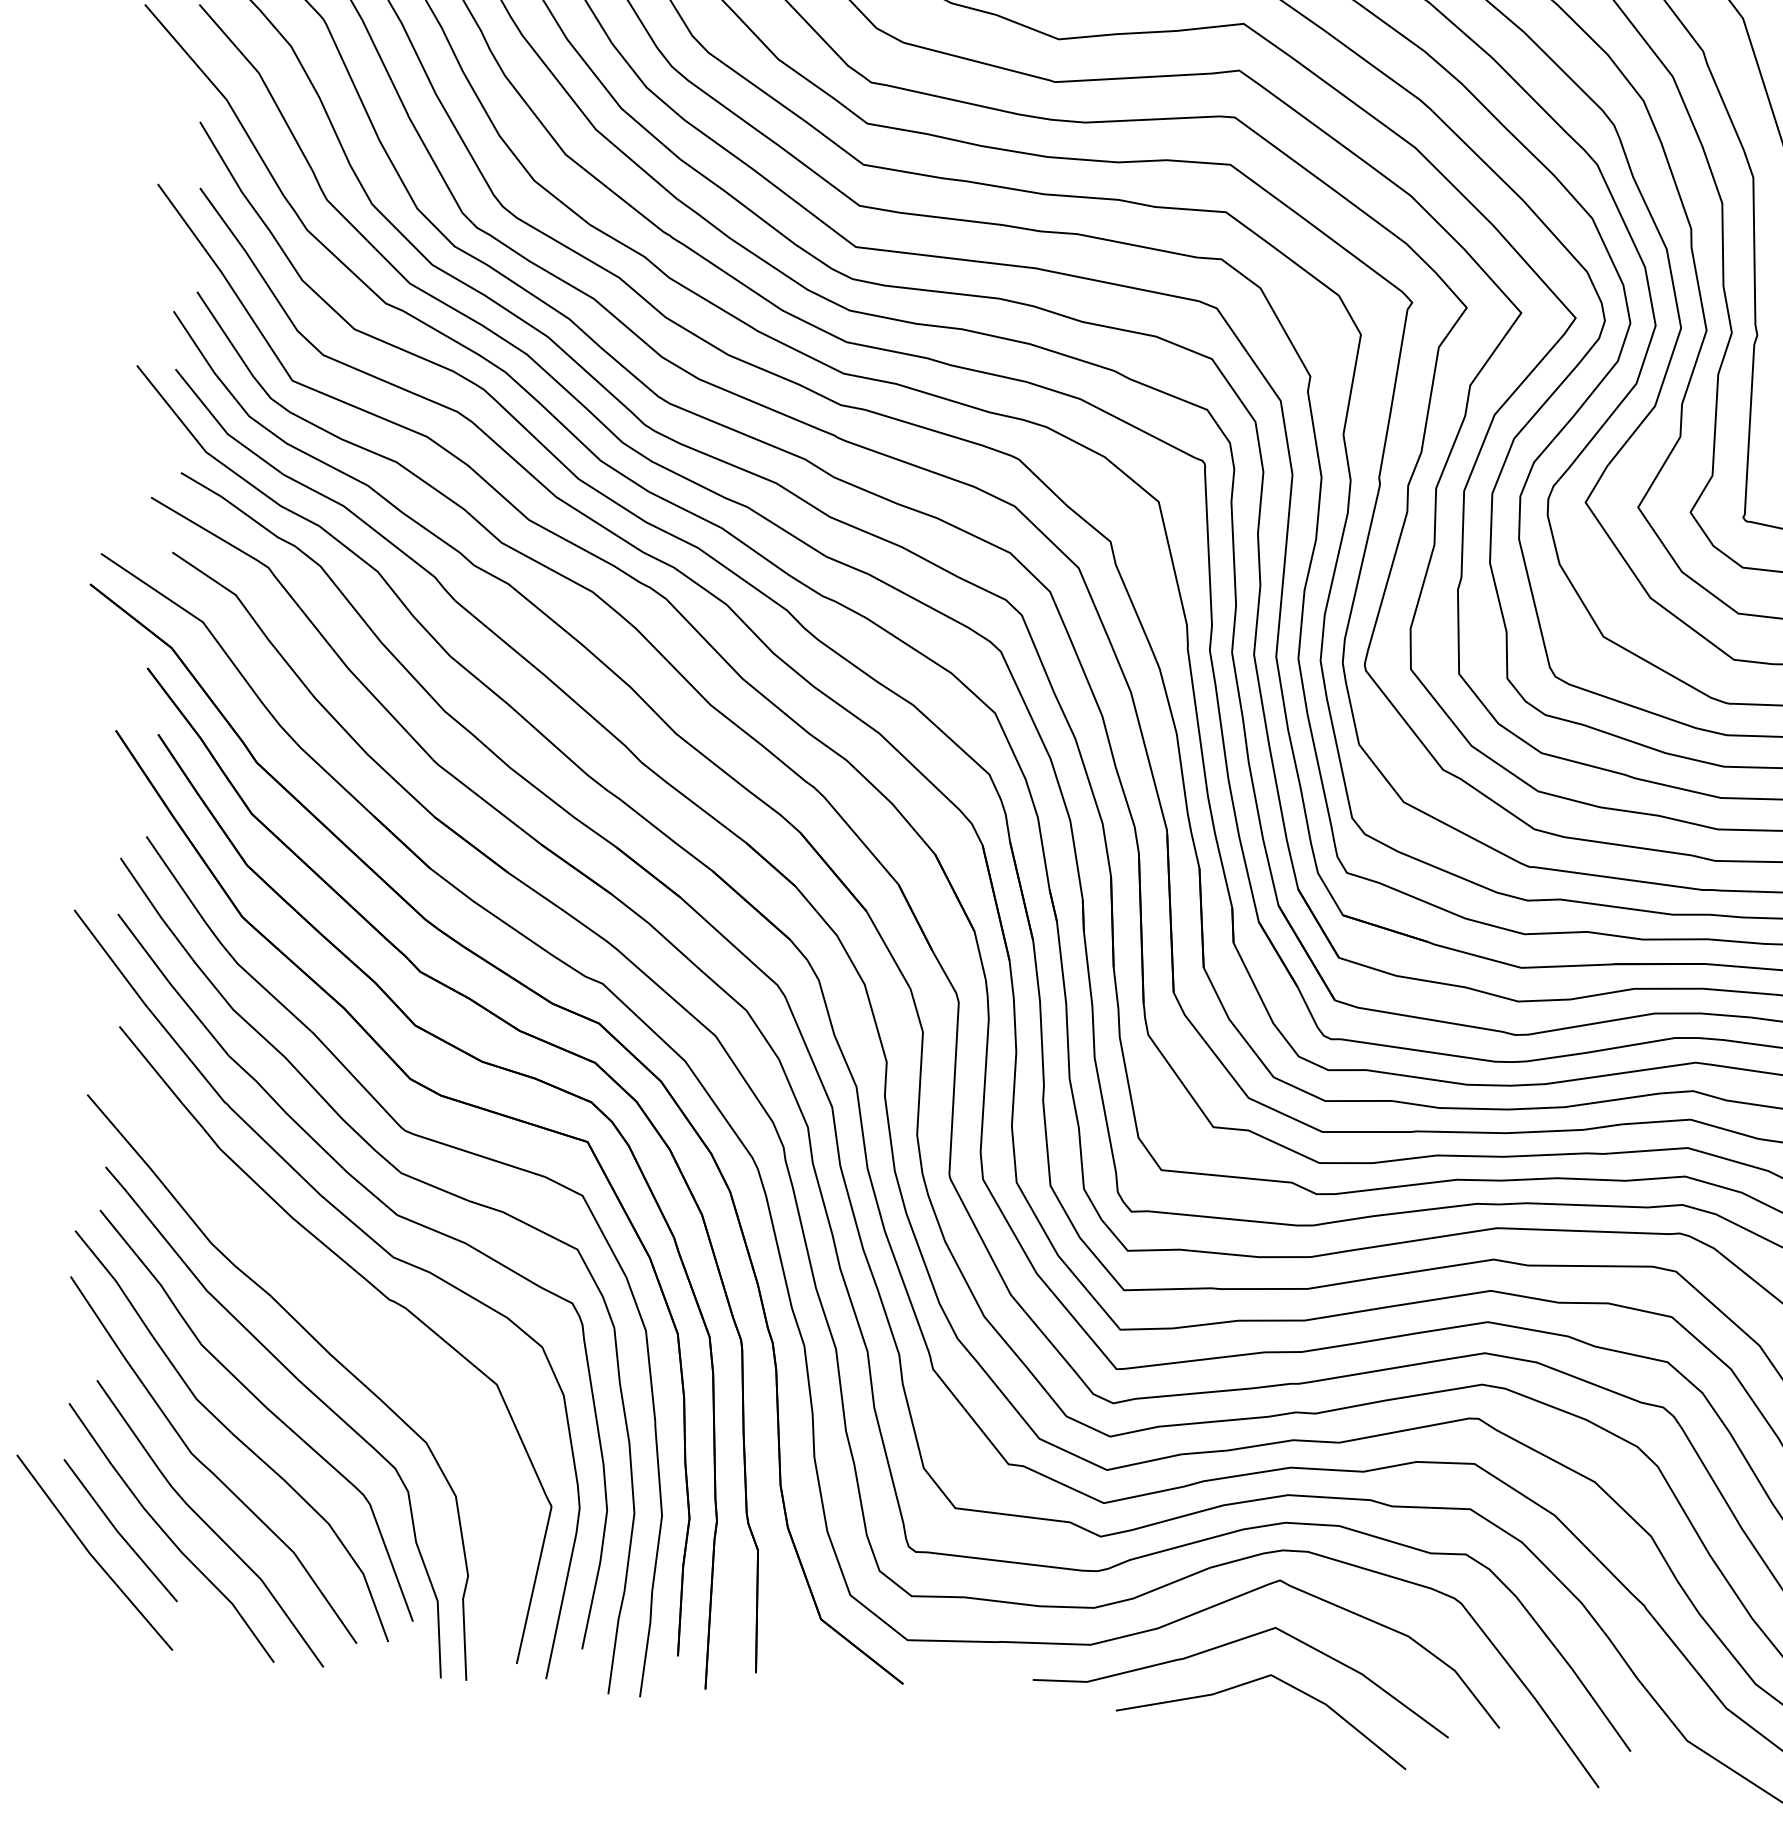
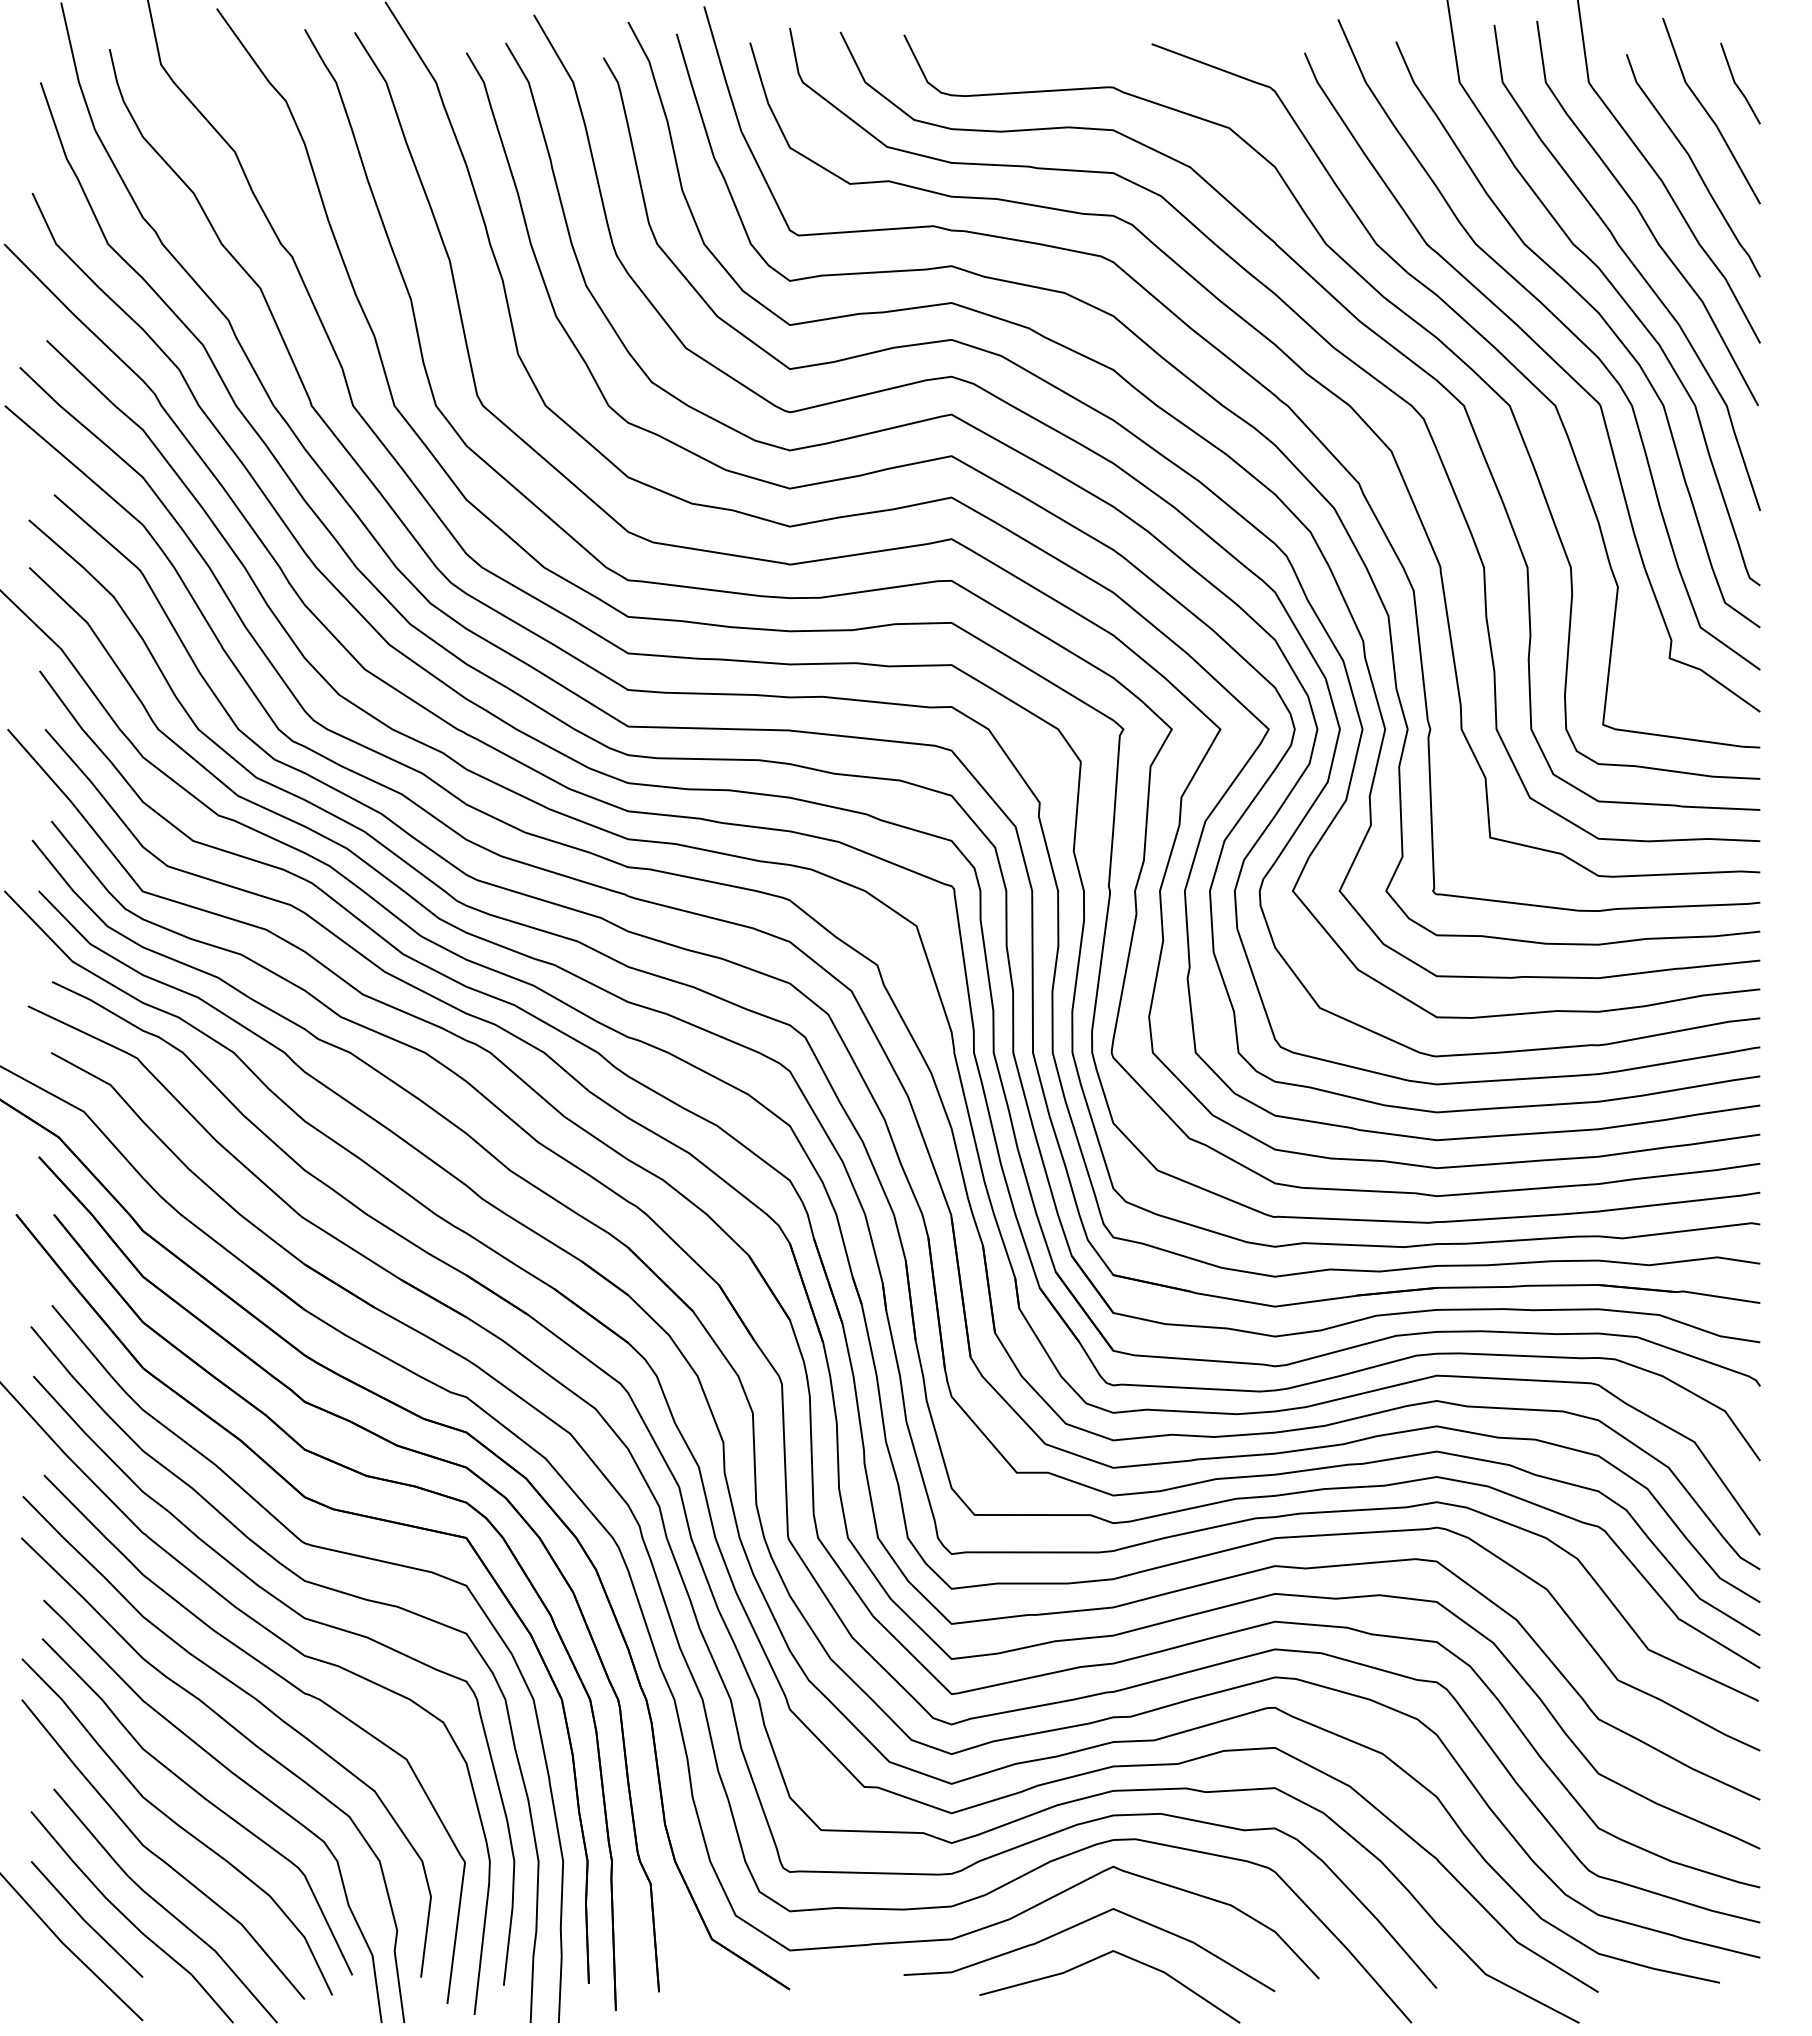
curve: (329, 1298) -> (251, 1697), added

